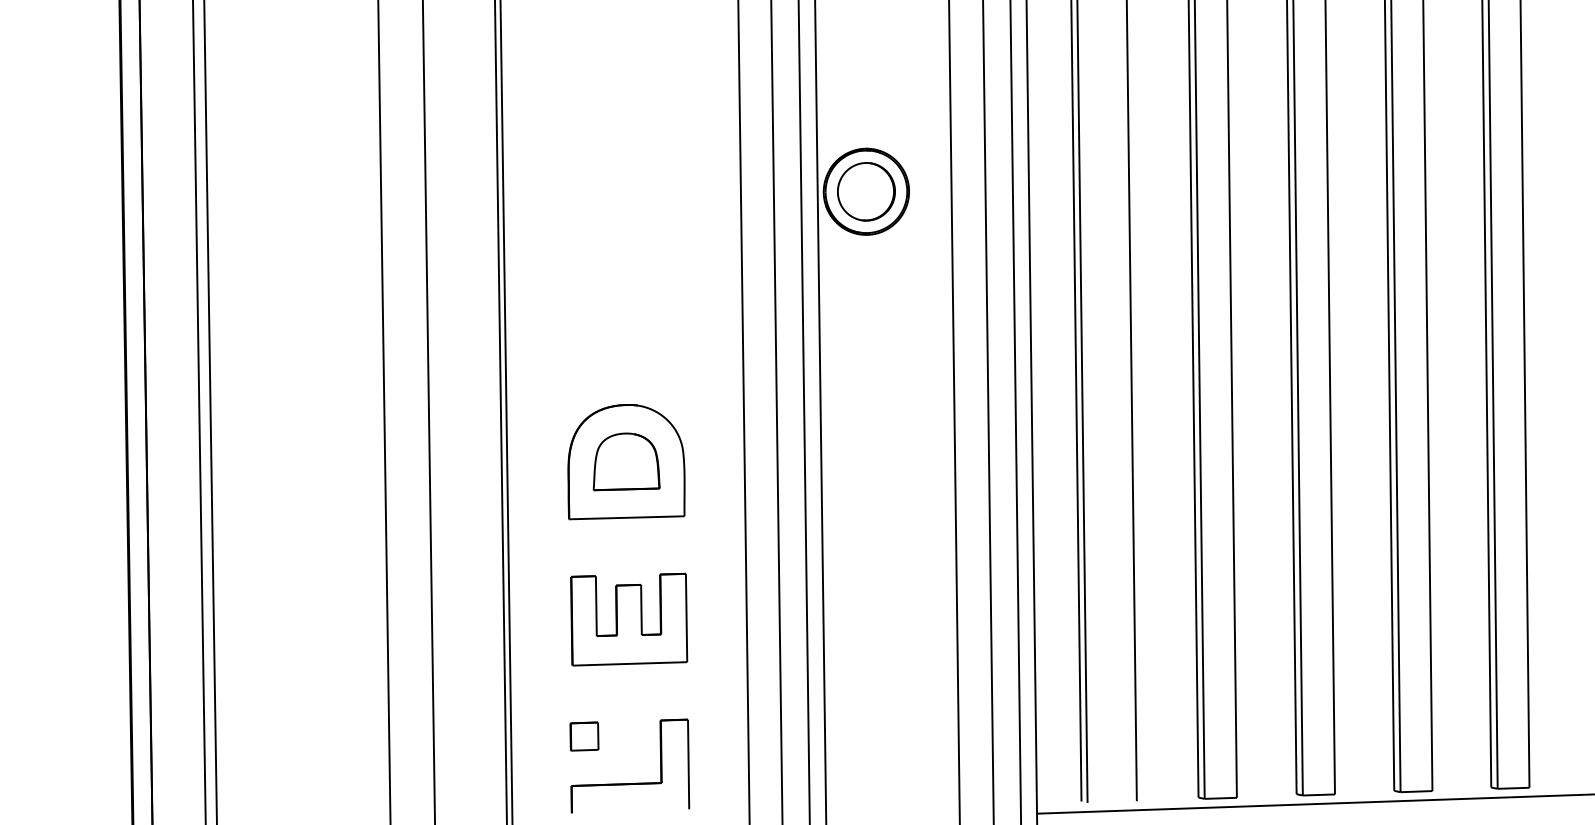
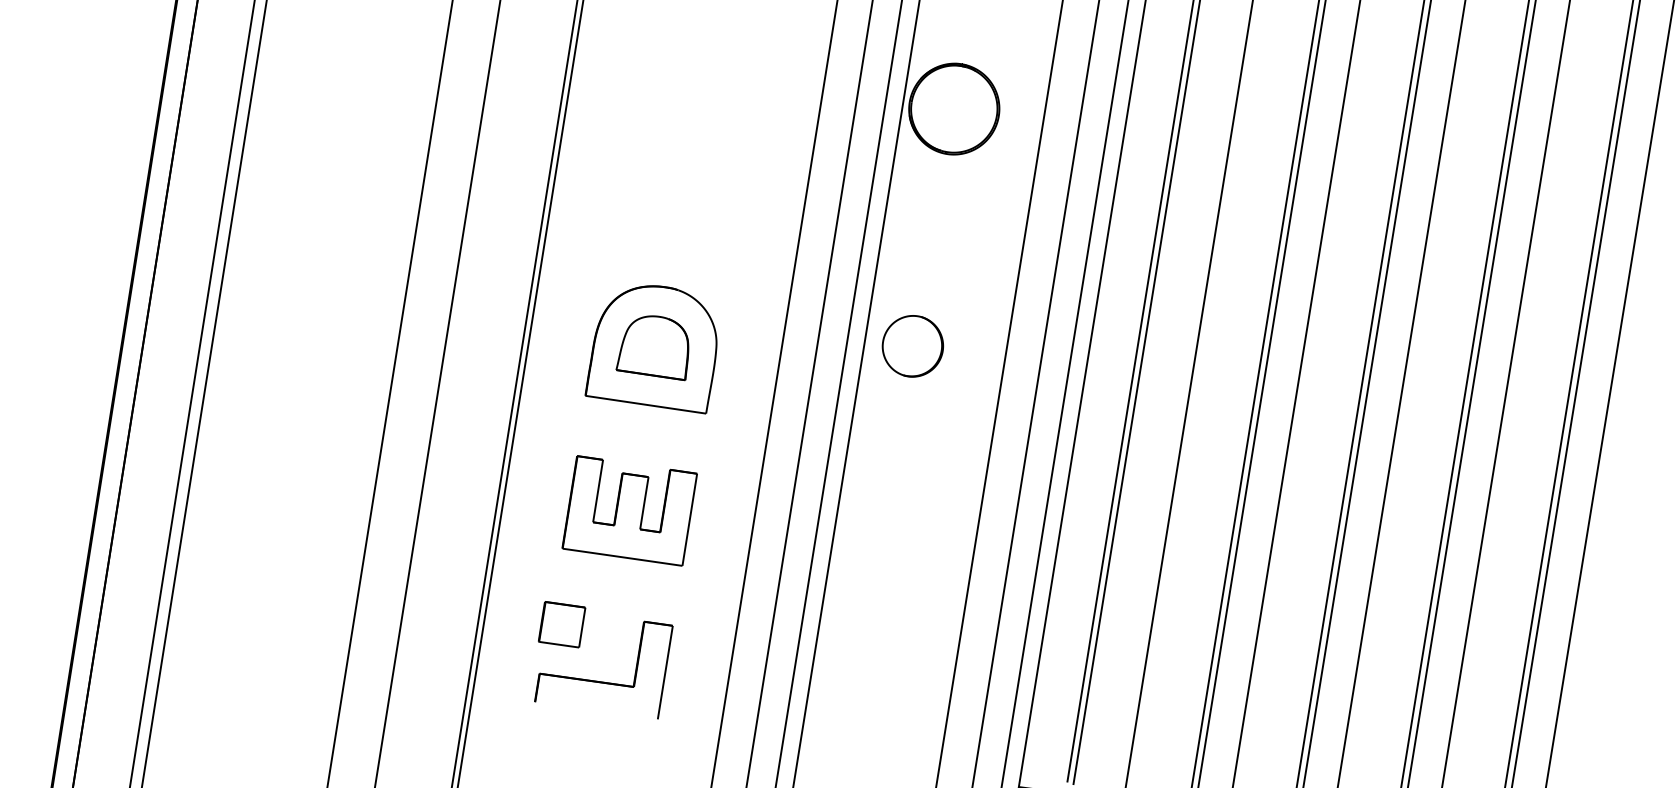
part: (866, 191) -> (913, 346), moved
part: (584, 736) -> (562, 624), size x1.4

